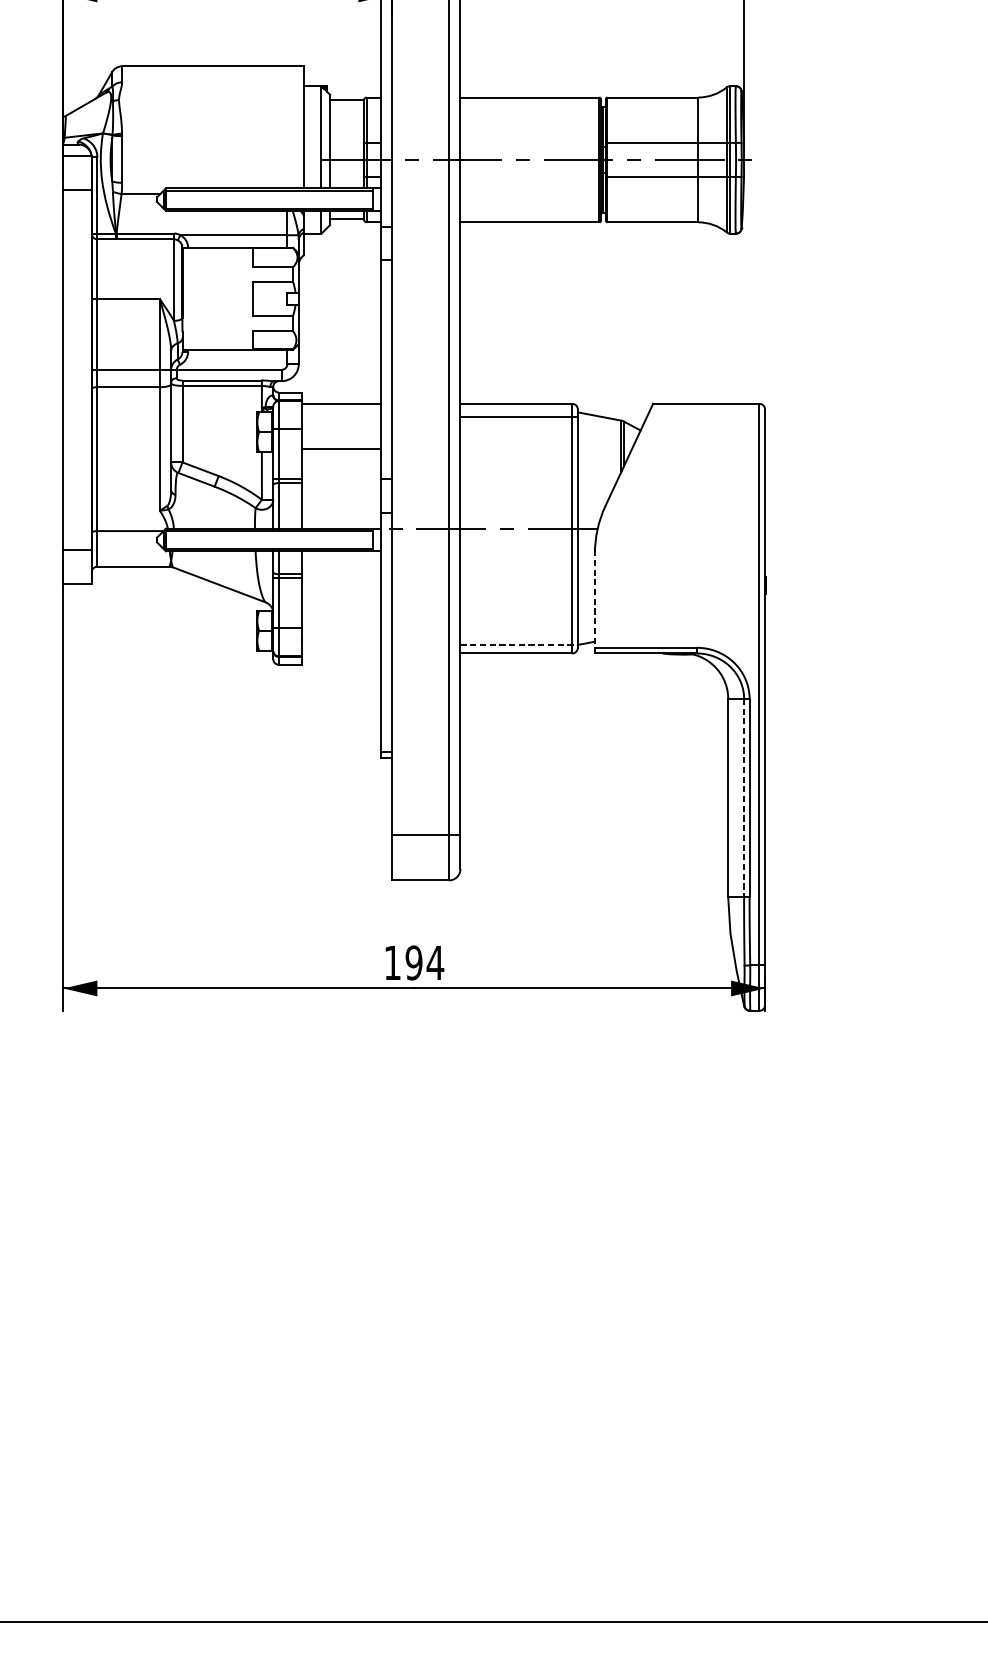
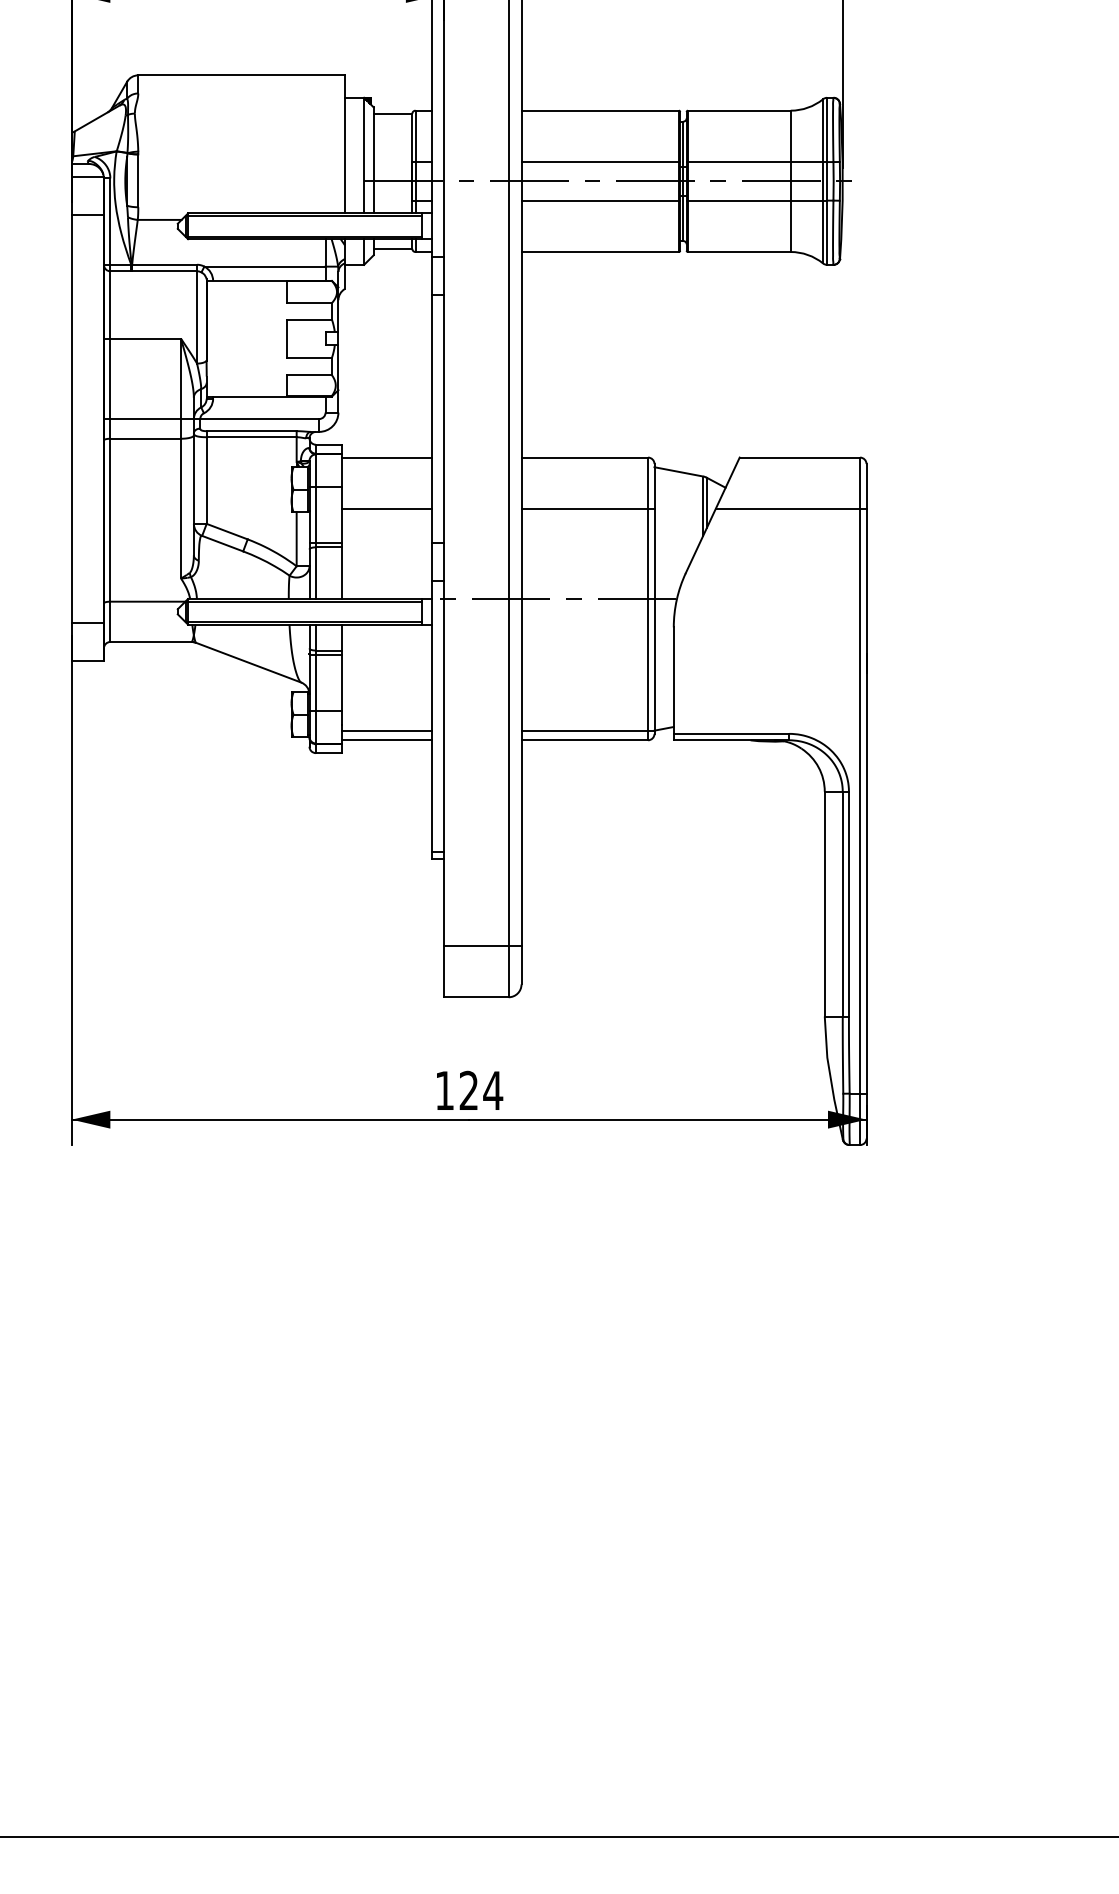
line: (530, 143) -> (600, 162), added
line: (530, 176) -> (600, 200), added
line: (518, 417) -> (587, 509), moved
line: (697, 449) -> (790, 509), added
line: (594, 603) -> (673, 683), dashed -> solid
line: (341, 644) -> (386, 730), added
line: (519, 644) -> (588, 730), dashed -> solid
line: (341, 653) -> (386, 740), added
line: (743, 798) -> (842, 904), dashed -> solid
text: (413, 962) -> (468, 1090), 194 -> 124

